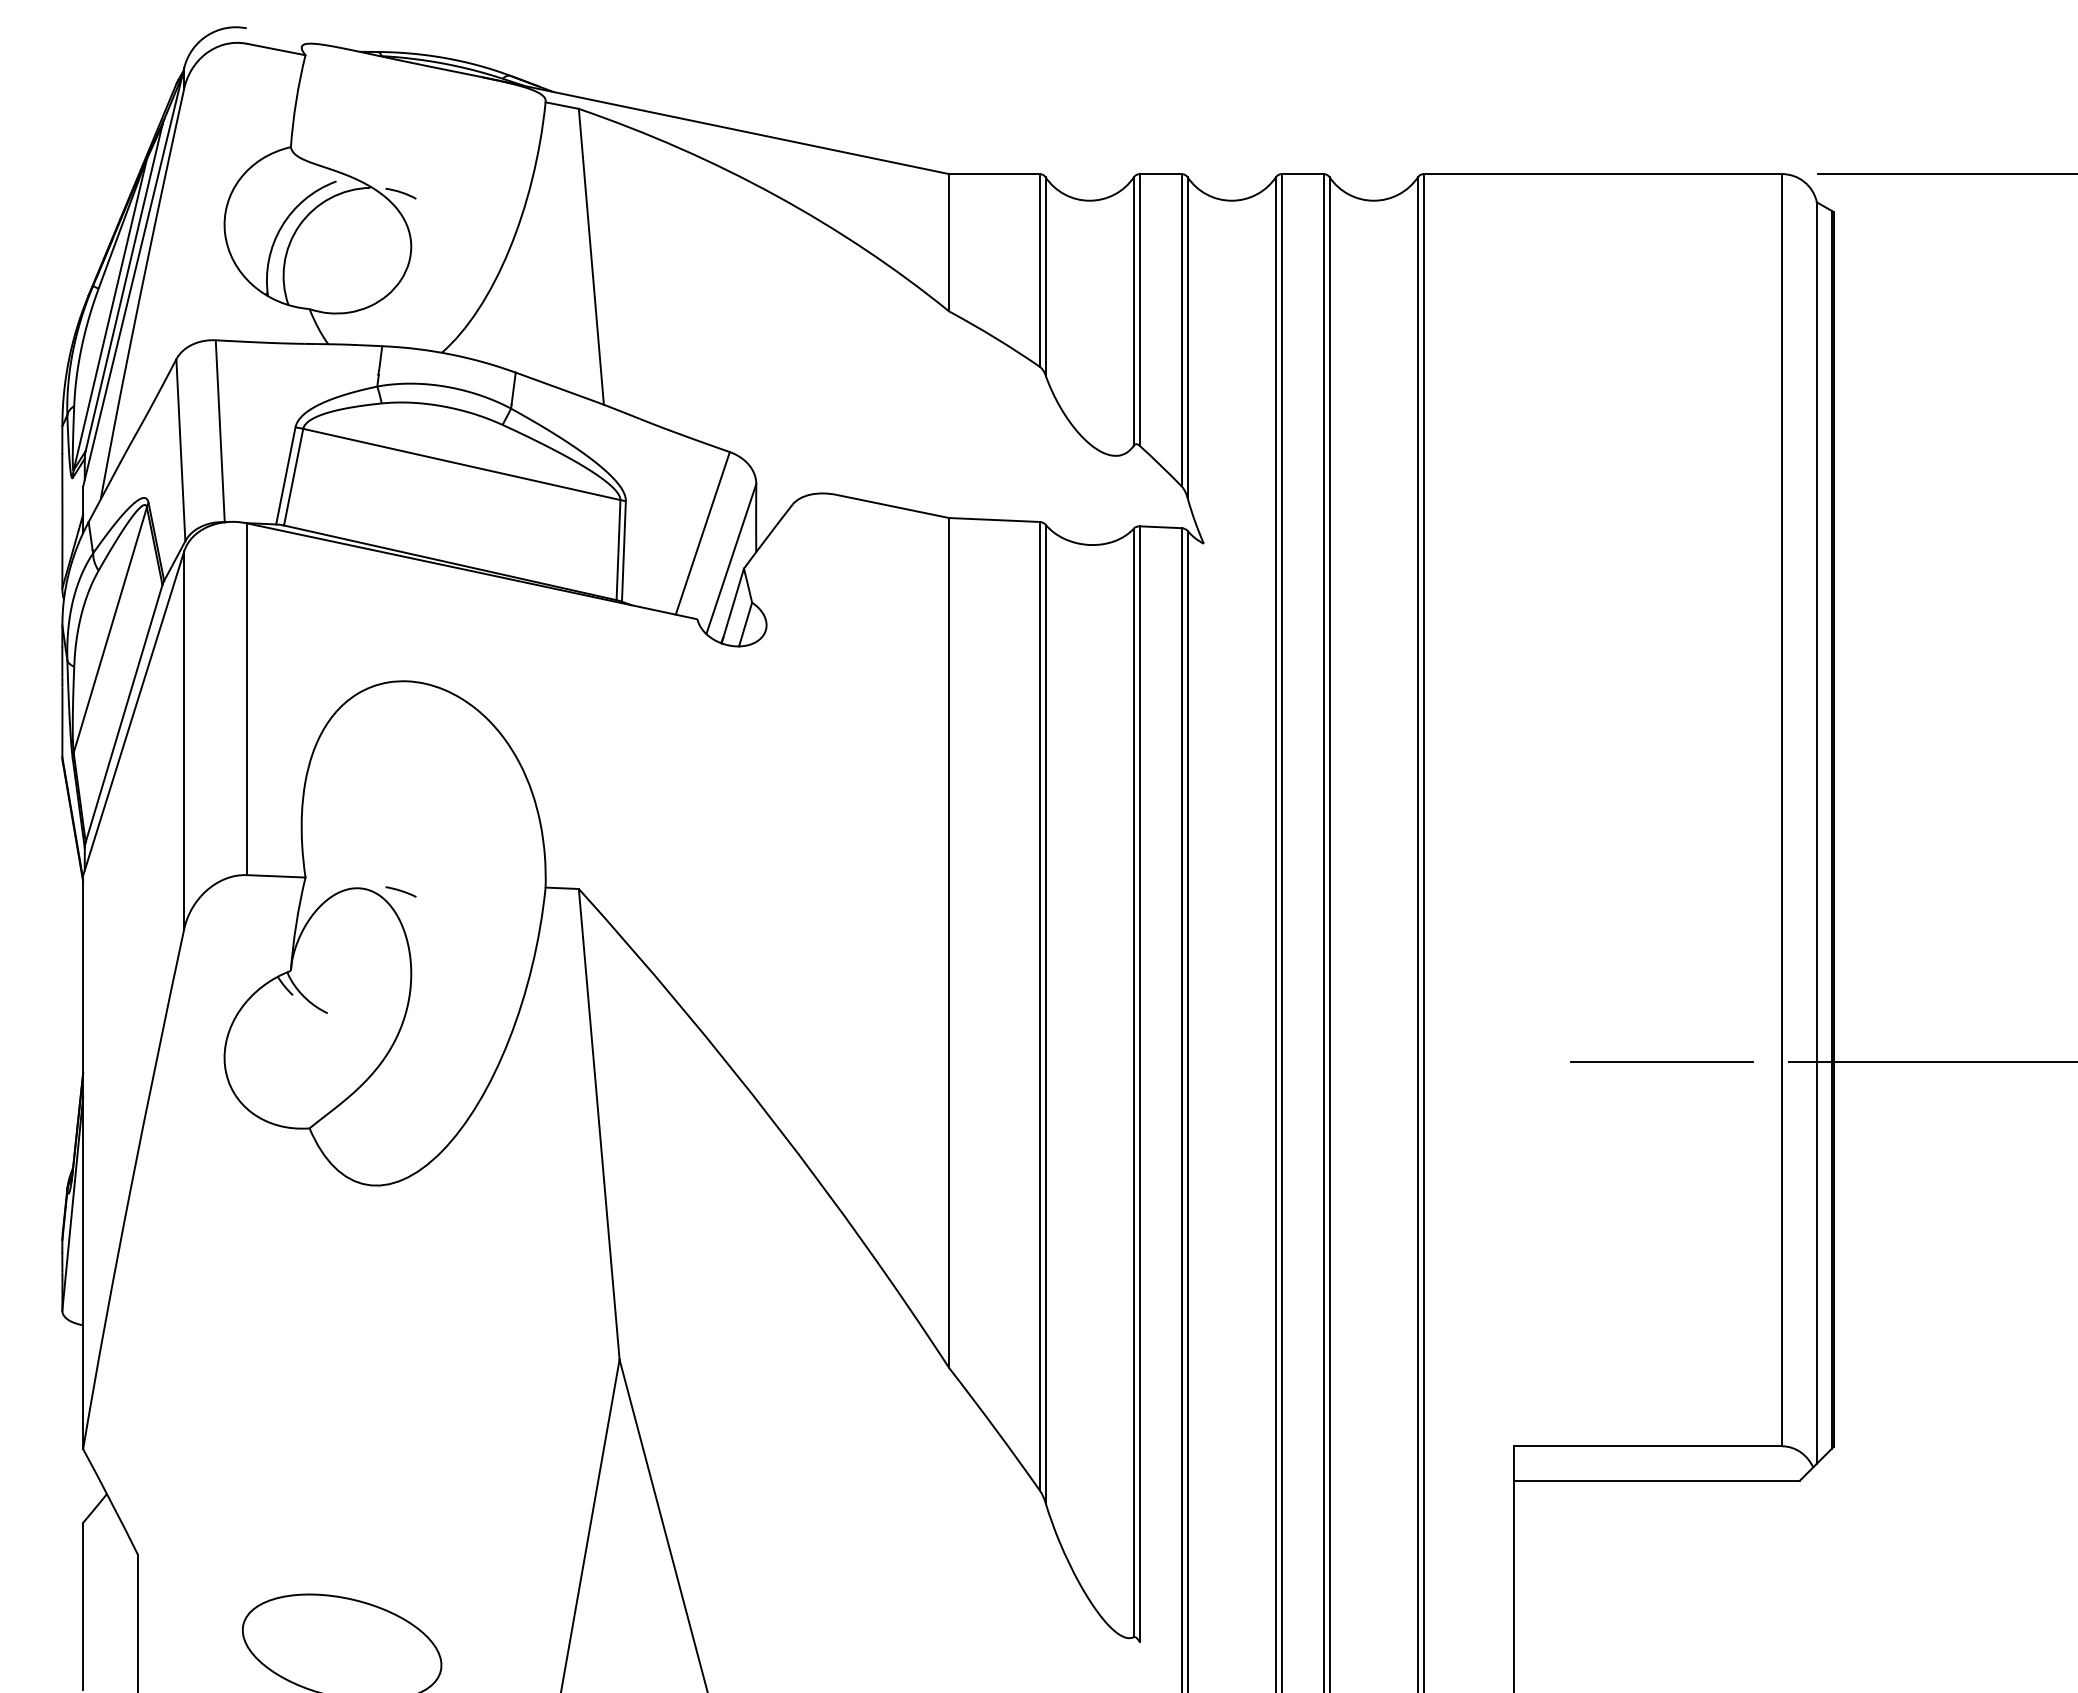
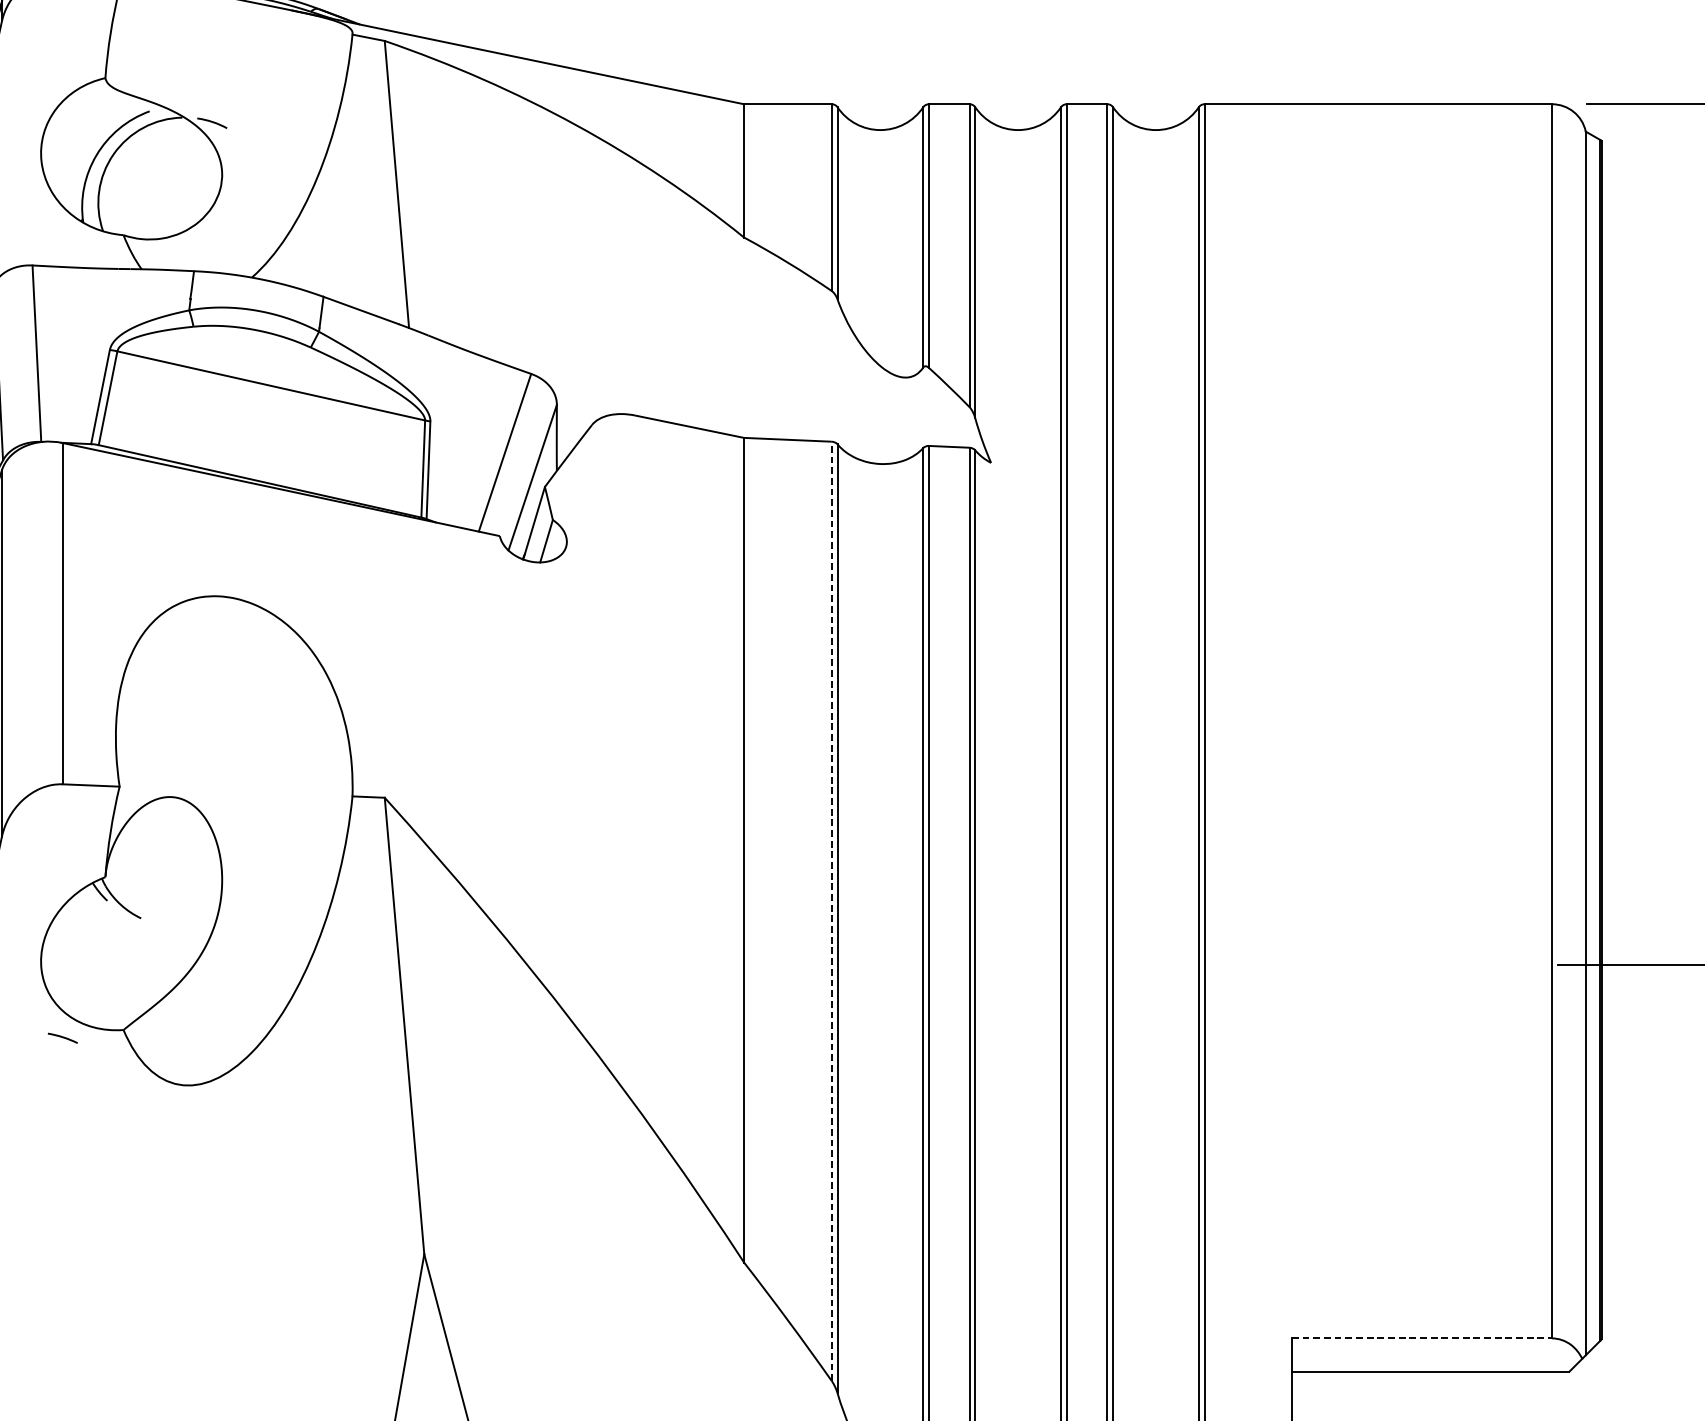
arc: (400, 891) -> (62, 1037), moved
line: (1039, 1005) -> (831, 910), solid -> dashed
line: (1661, 1061) -> (1435, 965), removed
line: (1648, 1446) -> (1422, 1338), solid -> dashed

